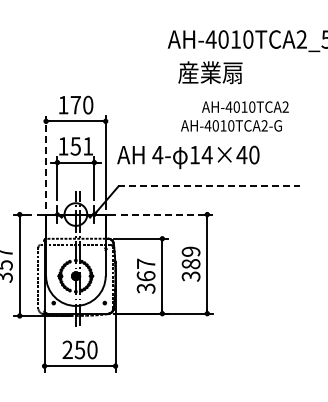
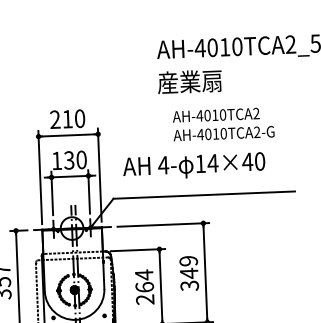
text: (210, 72) -> (189, 81), moved
text: (69, 104) -> (61, 118), 170 -> 210
text: (245, 106) -> (216, 114), moved
text: (82, 146) -> (75, 160), 151 -> 130
text: (188, 157) -> (194, 166), moved
line: (46, 162) -> (40, 177), dashed -> solid
line: (209, 186) -> (204, 195), dashed -> solid
line: (167, 214) -> (163, 224), dashed -> solid
text: (190, 263) -> (188, 272), 389 -> 349
text: (146, 275) -> (145, 286), 367 -> 264

